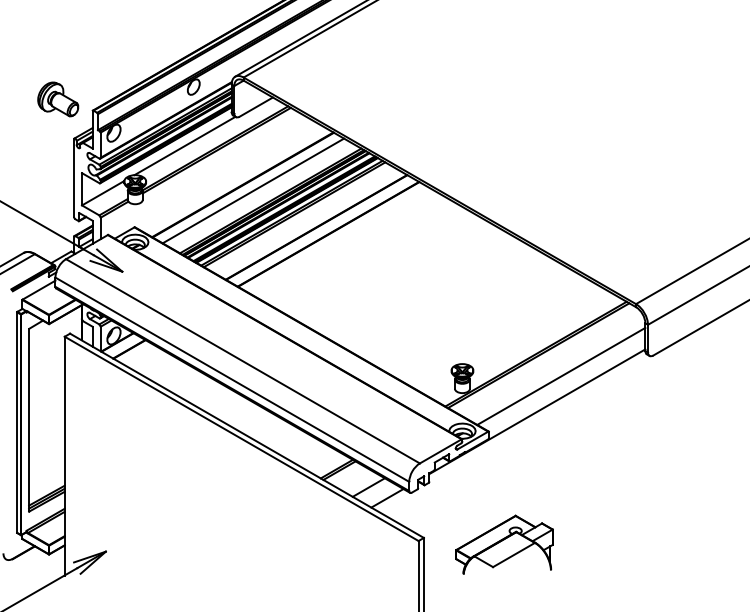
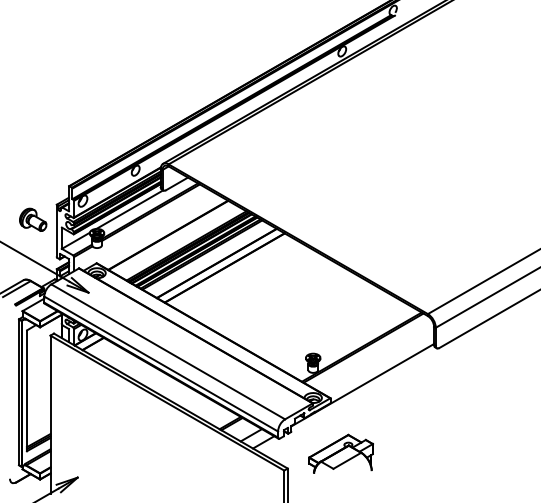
part: (58, 98) -> (33, 219), moved
line: (253, 189) -> (175, 238), removed
line: (561, 375) -> (378, 361), removed
part: (503, 543) -> (340, 453), moved

